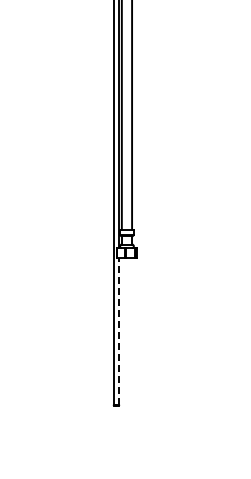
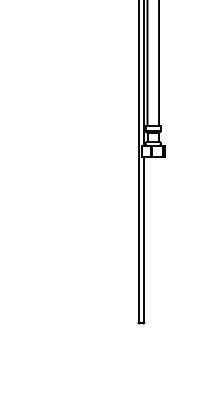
line: (119, 331) -> (144, 239), dashed -> solid

